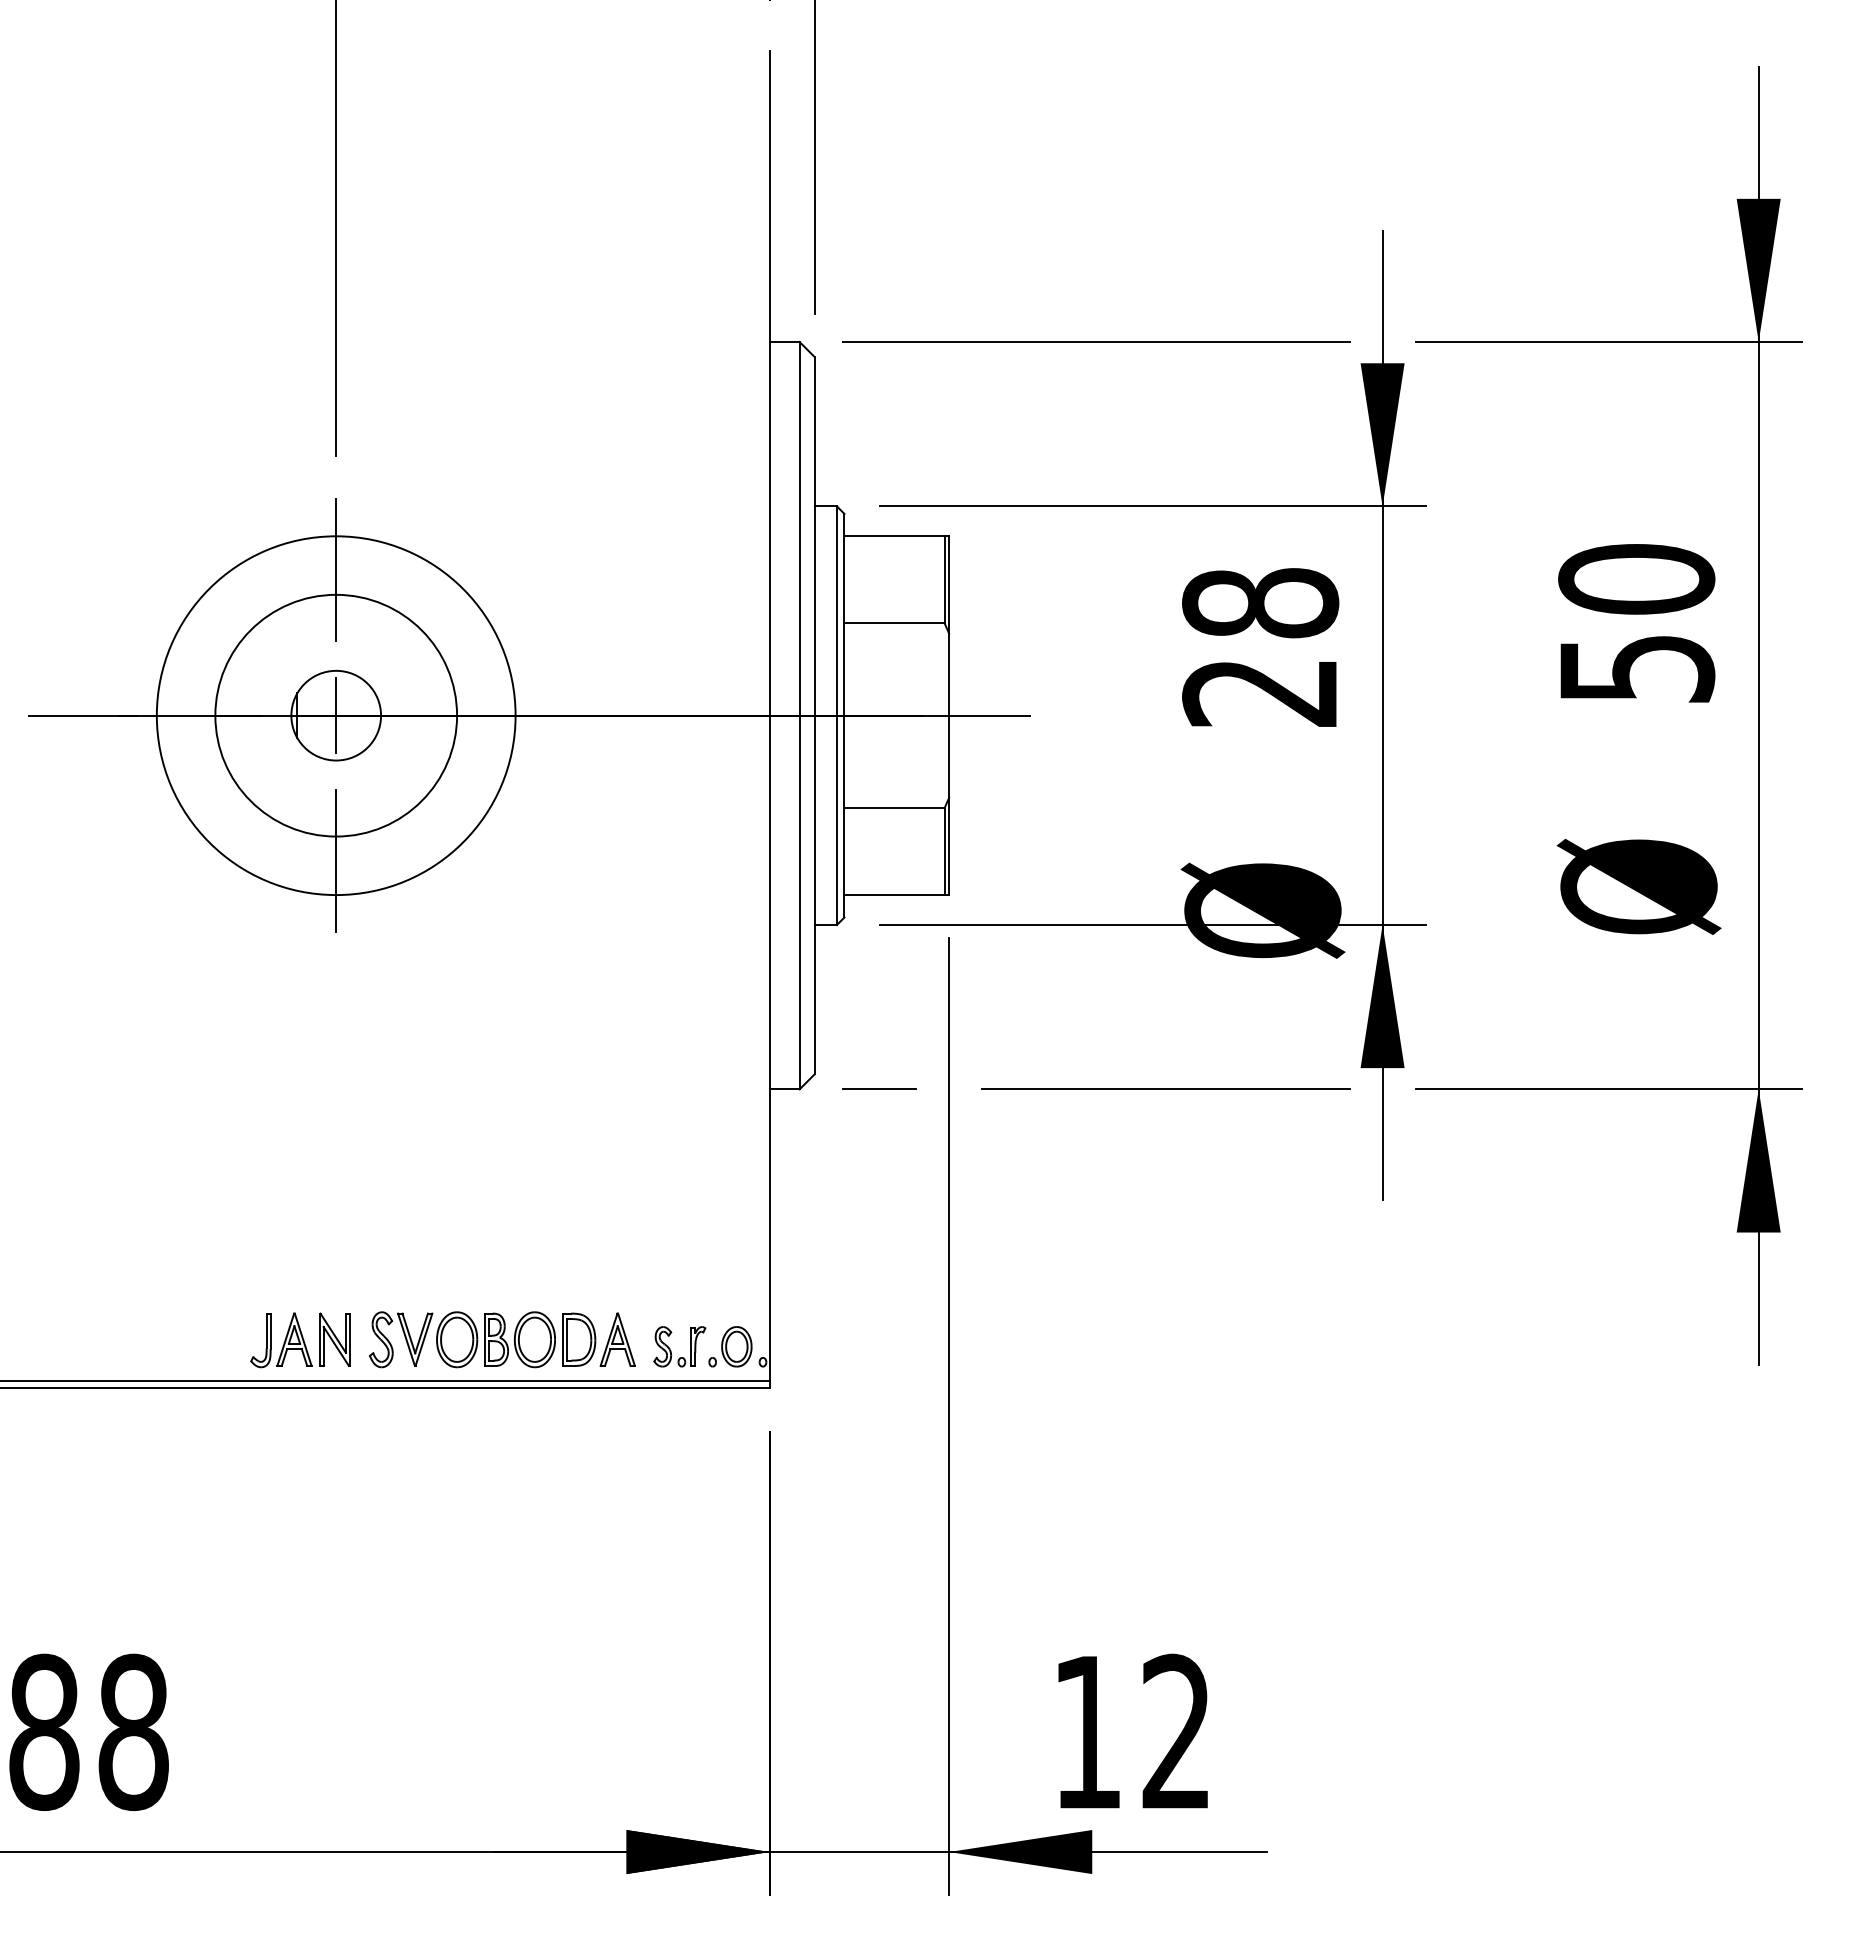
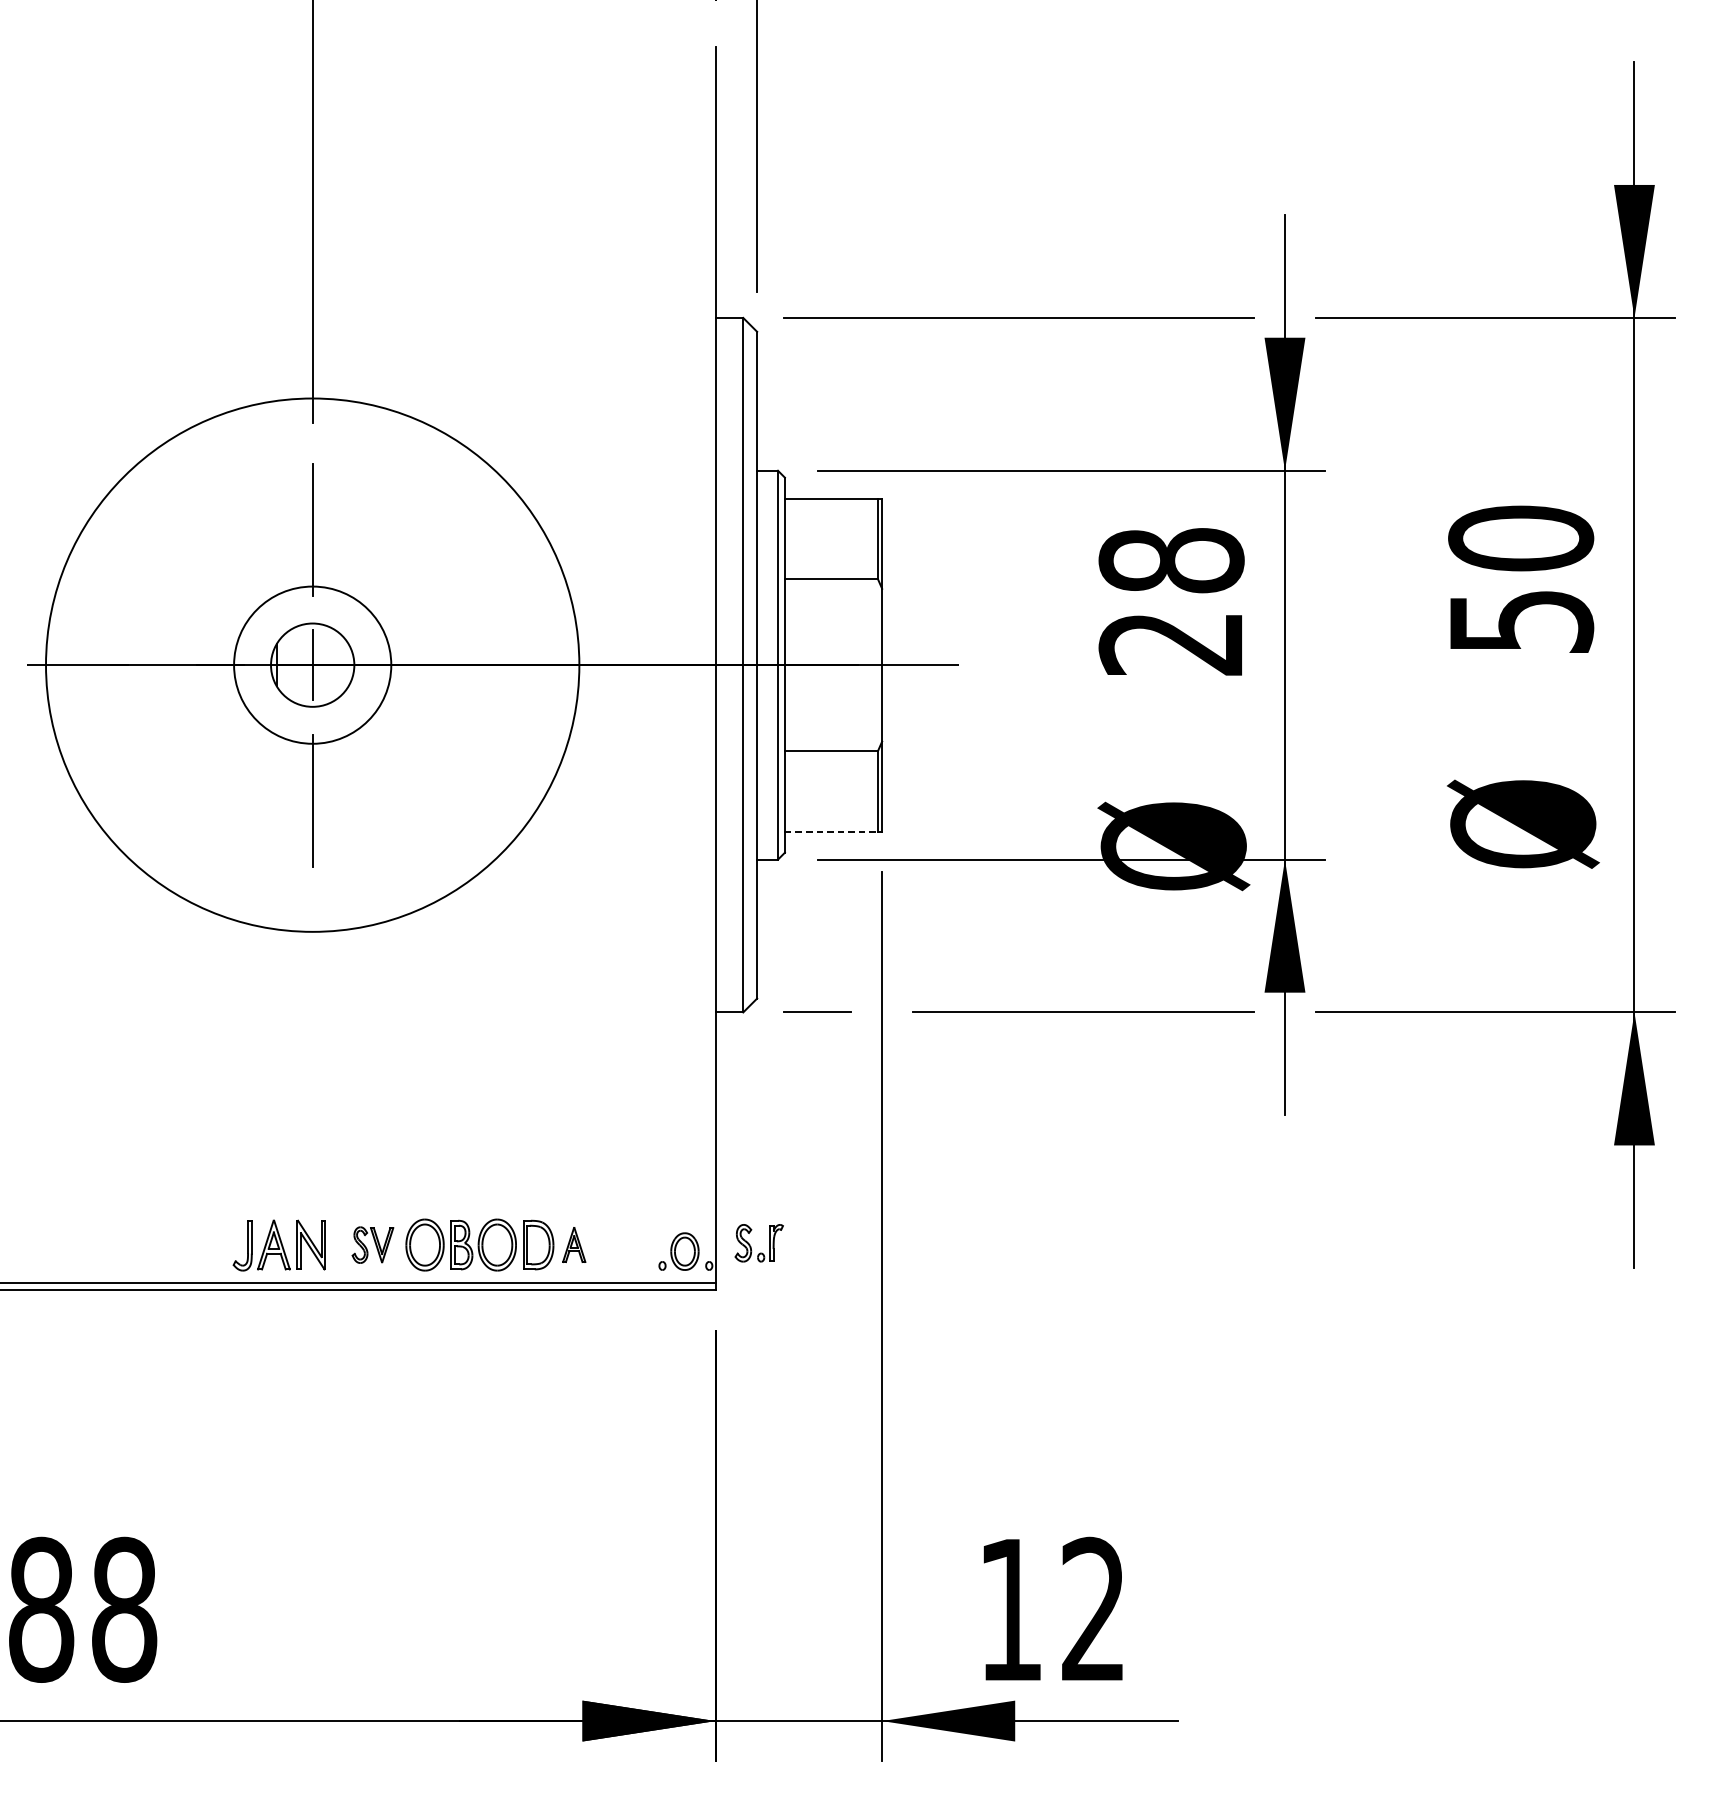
circle: (335, 715) -> (312, 665), size x1.6
circle: (336, 715) -> (312, 665), size x0.7
line: (895, 895) -> (832, 832), solid -> dashed
part: (400, 1339) -> (372, 1244), size x0.7
part: (617, 1339) -> (574, 1244), size x0.7
part: (671, 1350) -> (751, 1246), moved

